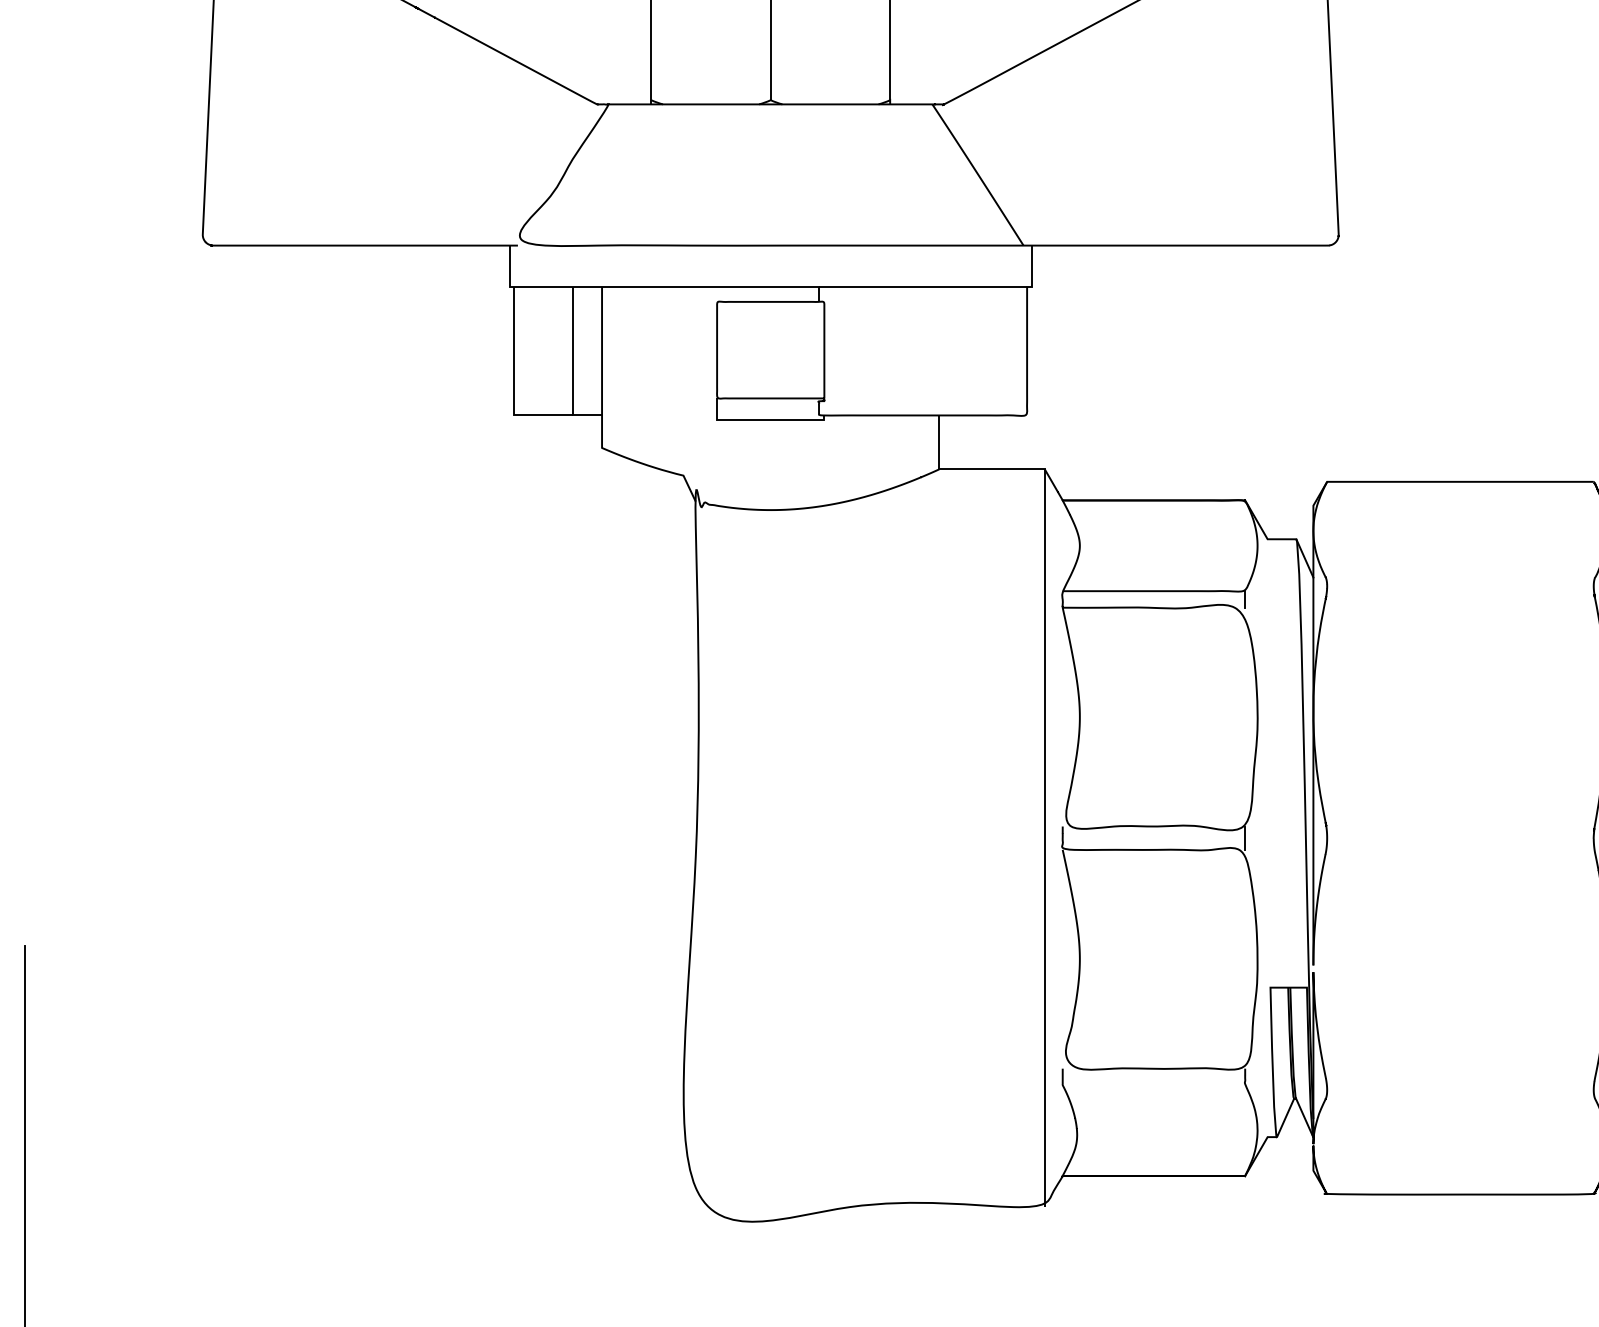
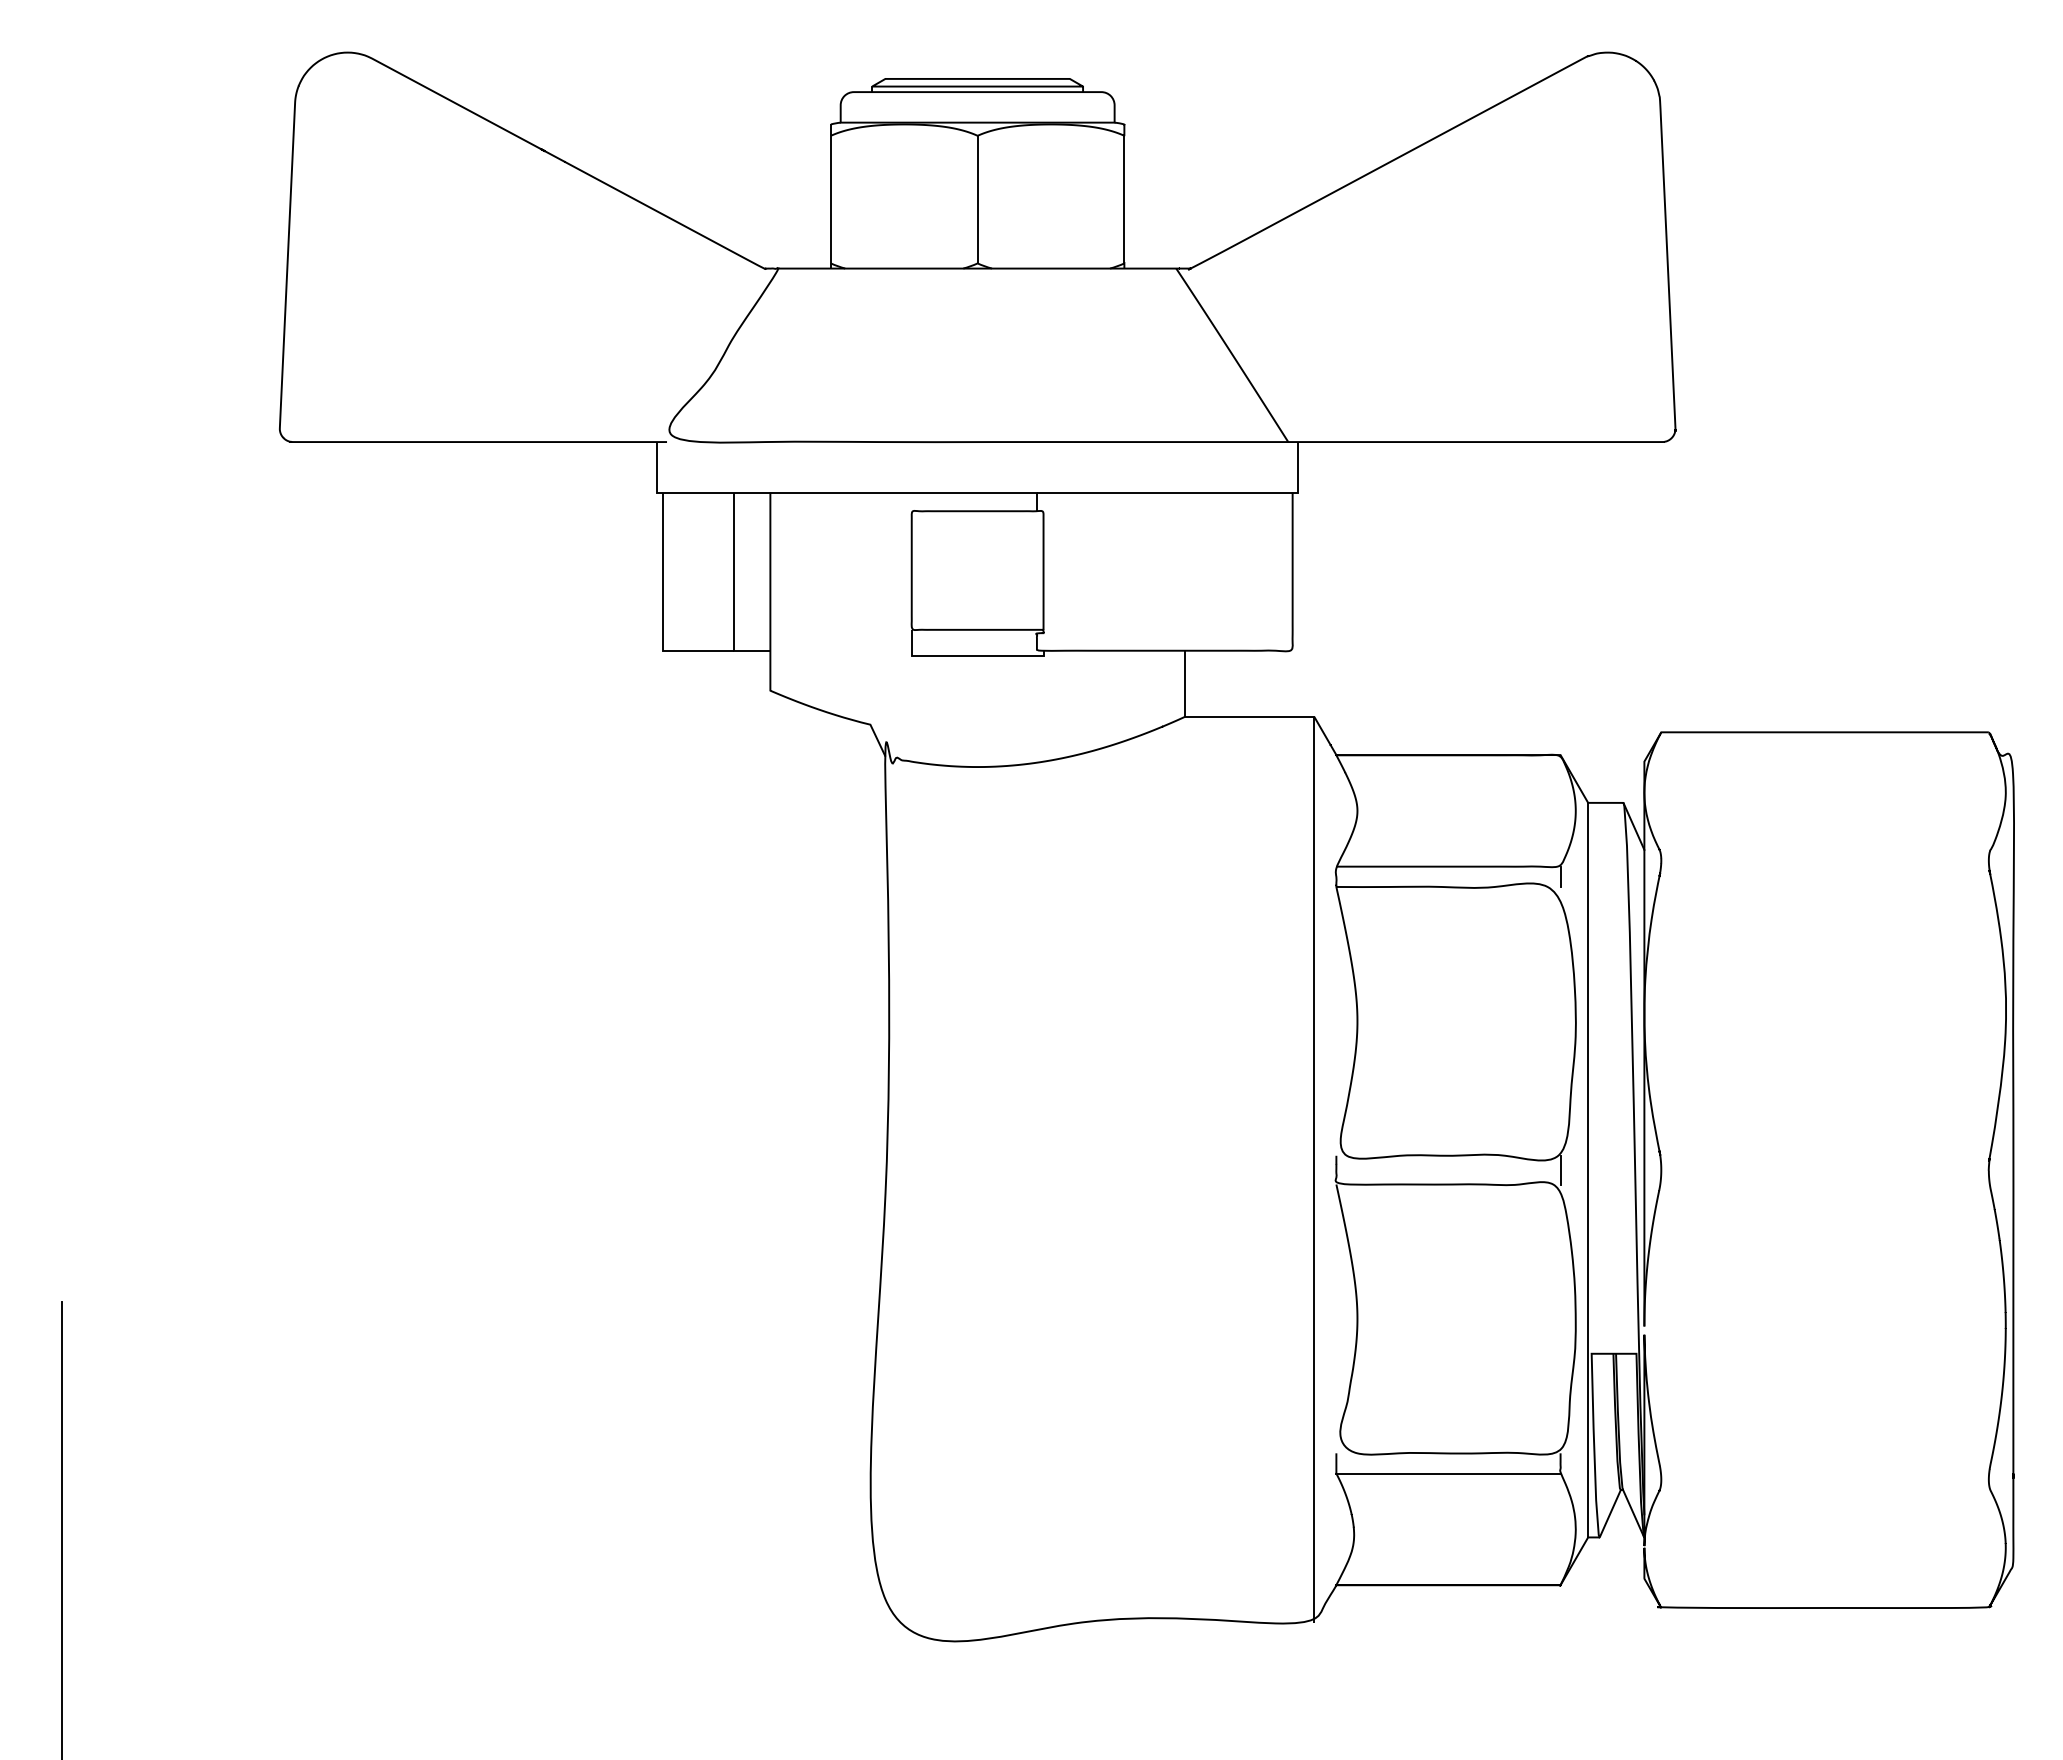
line: (1267, 837) -> (1588, 1169), added
line: (1153, 1085) -> (1448, 1473), added

